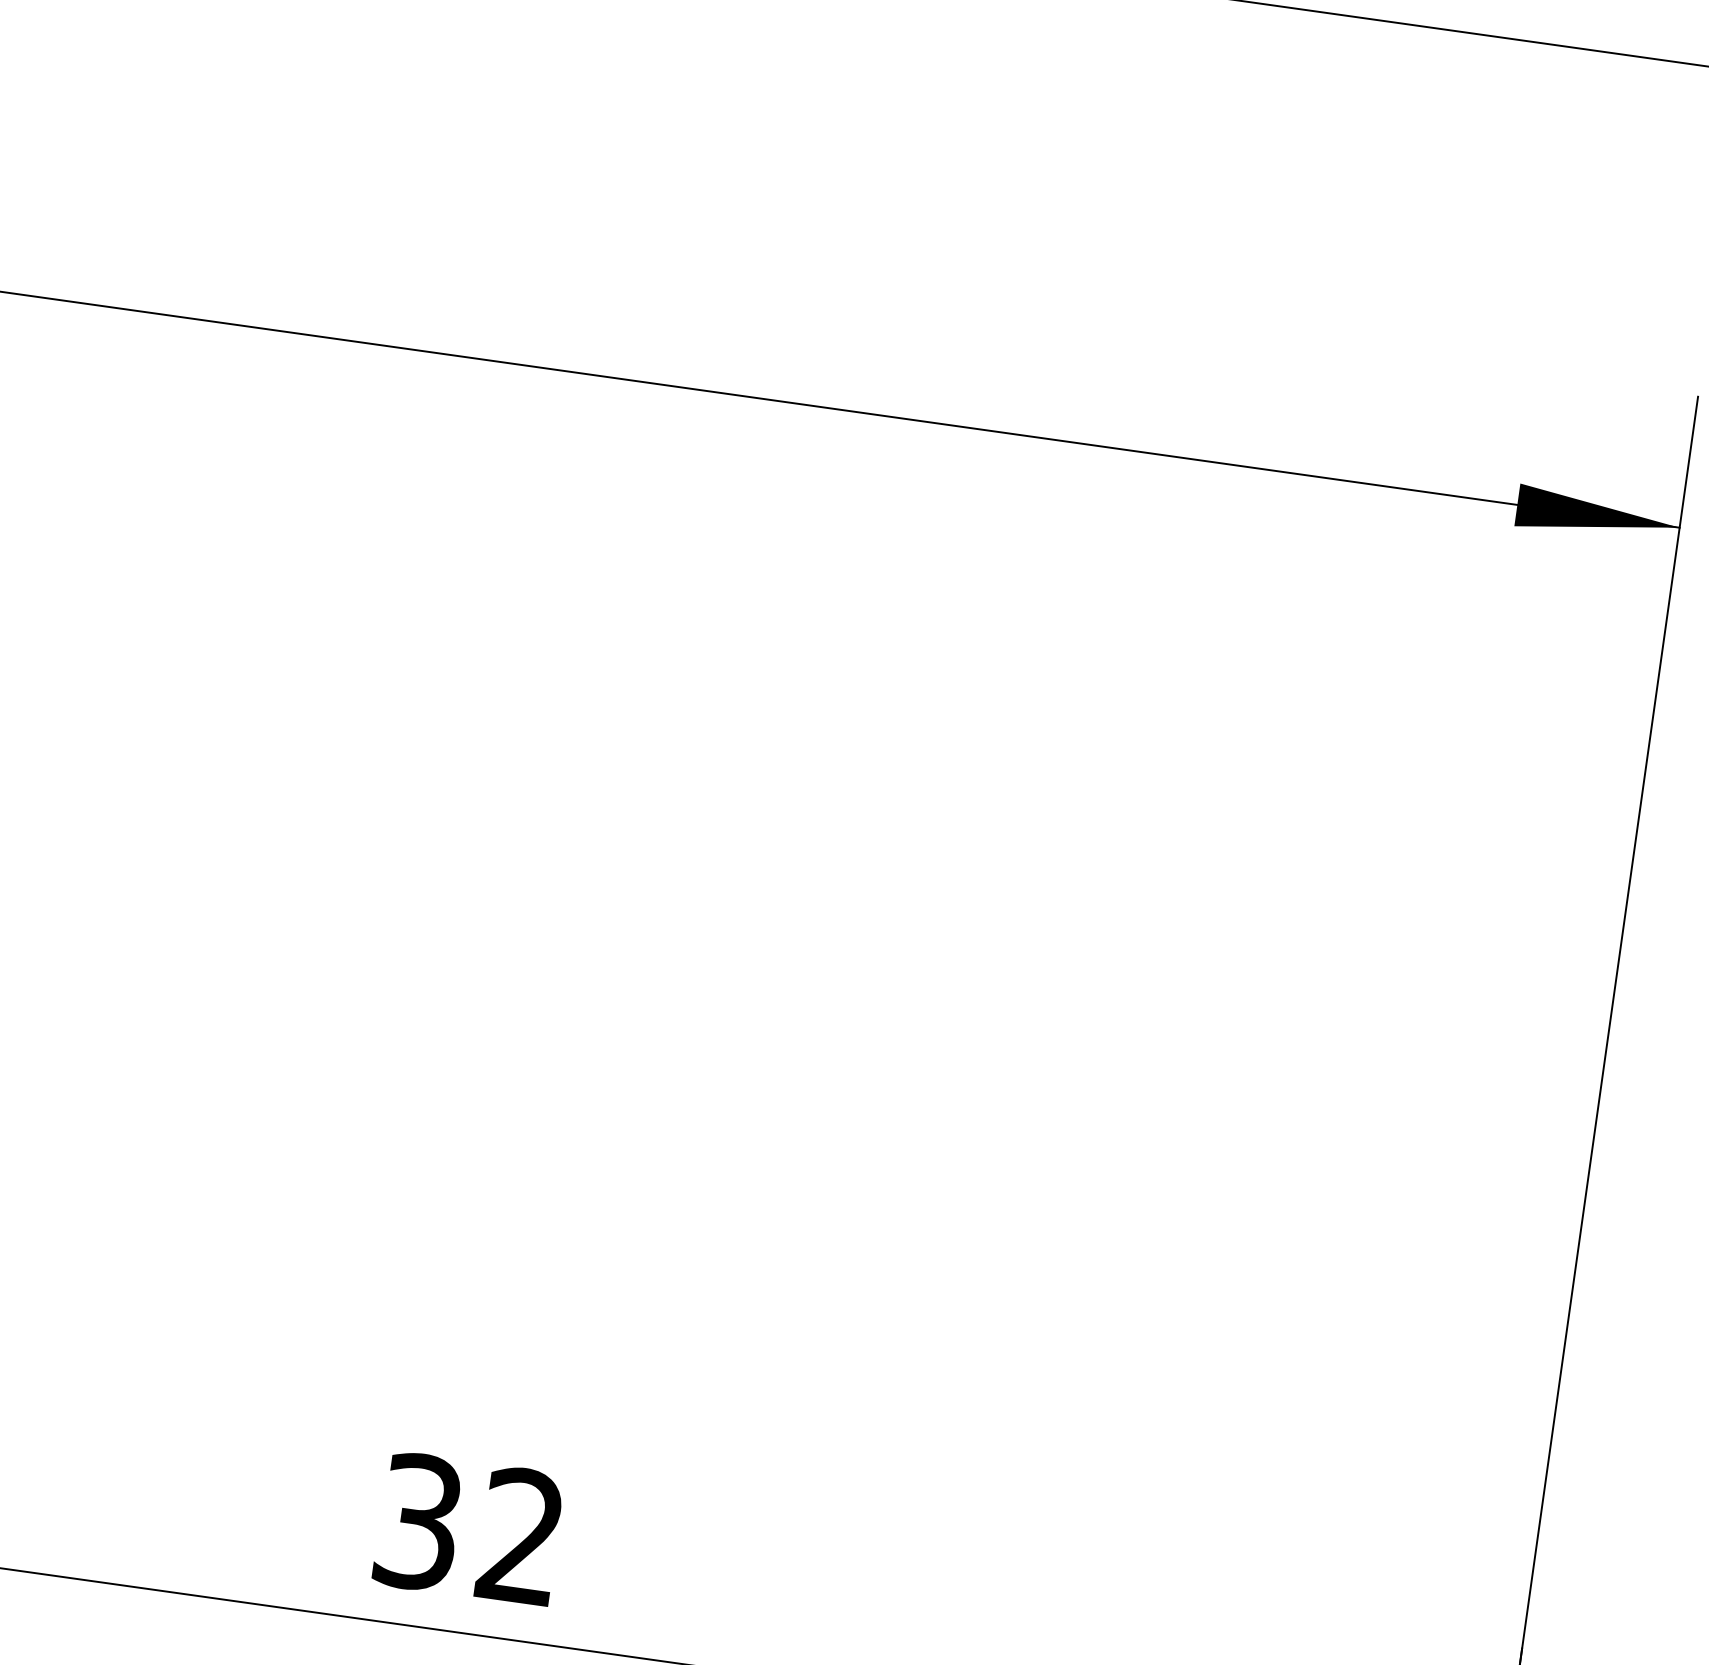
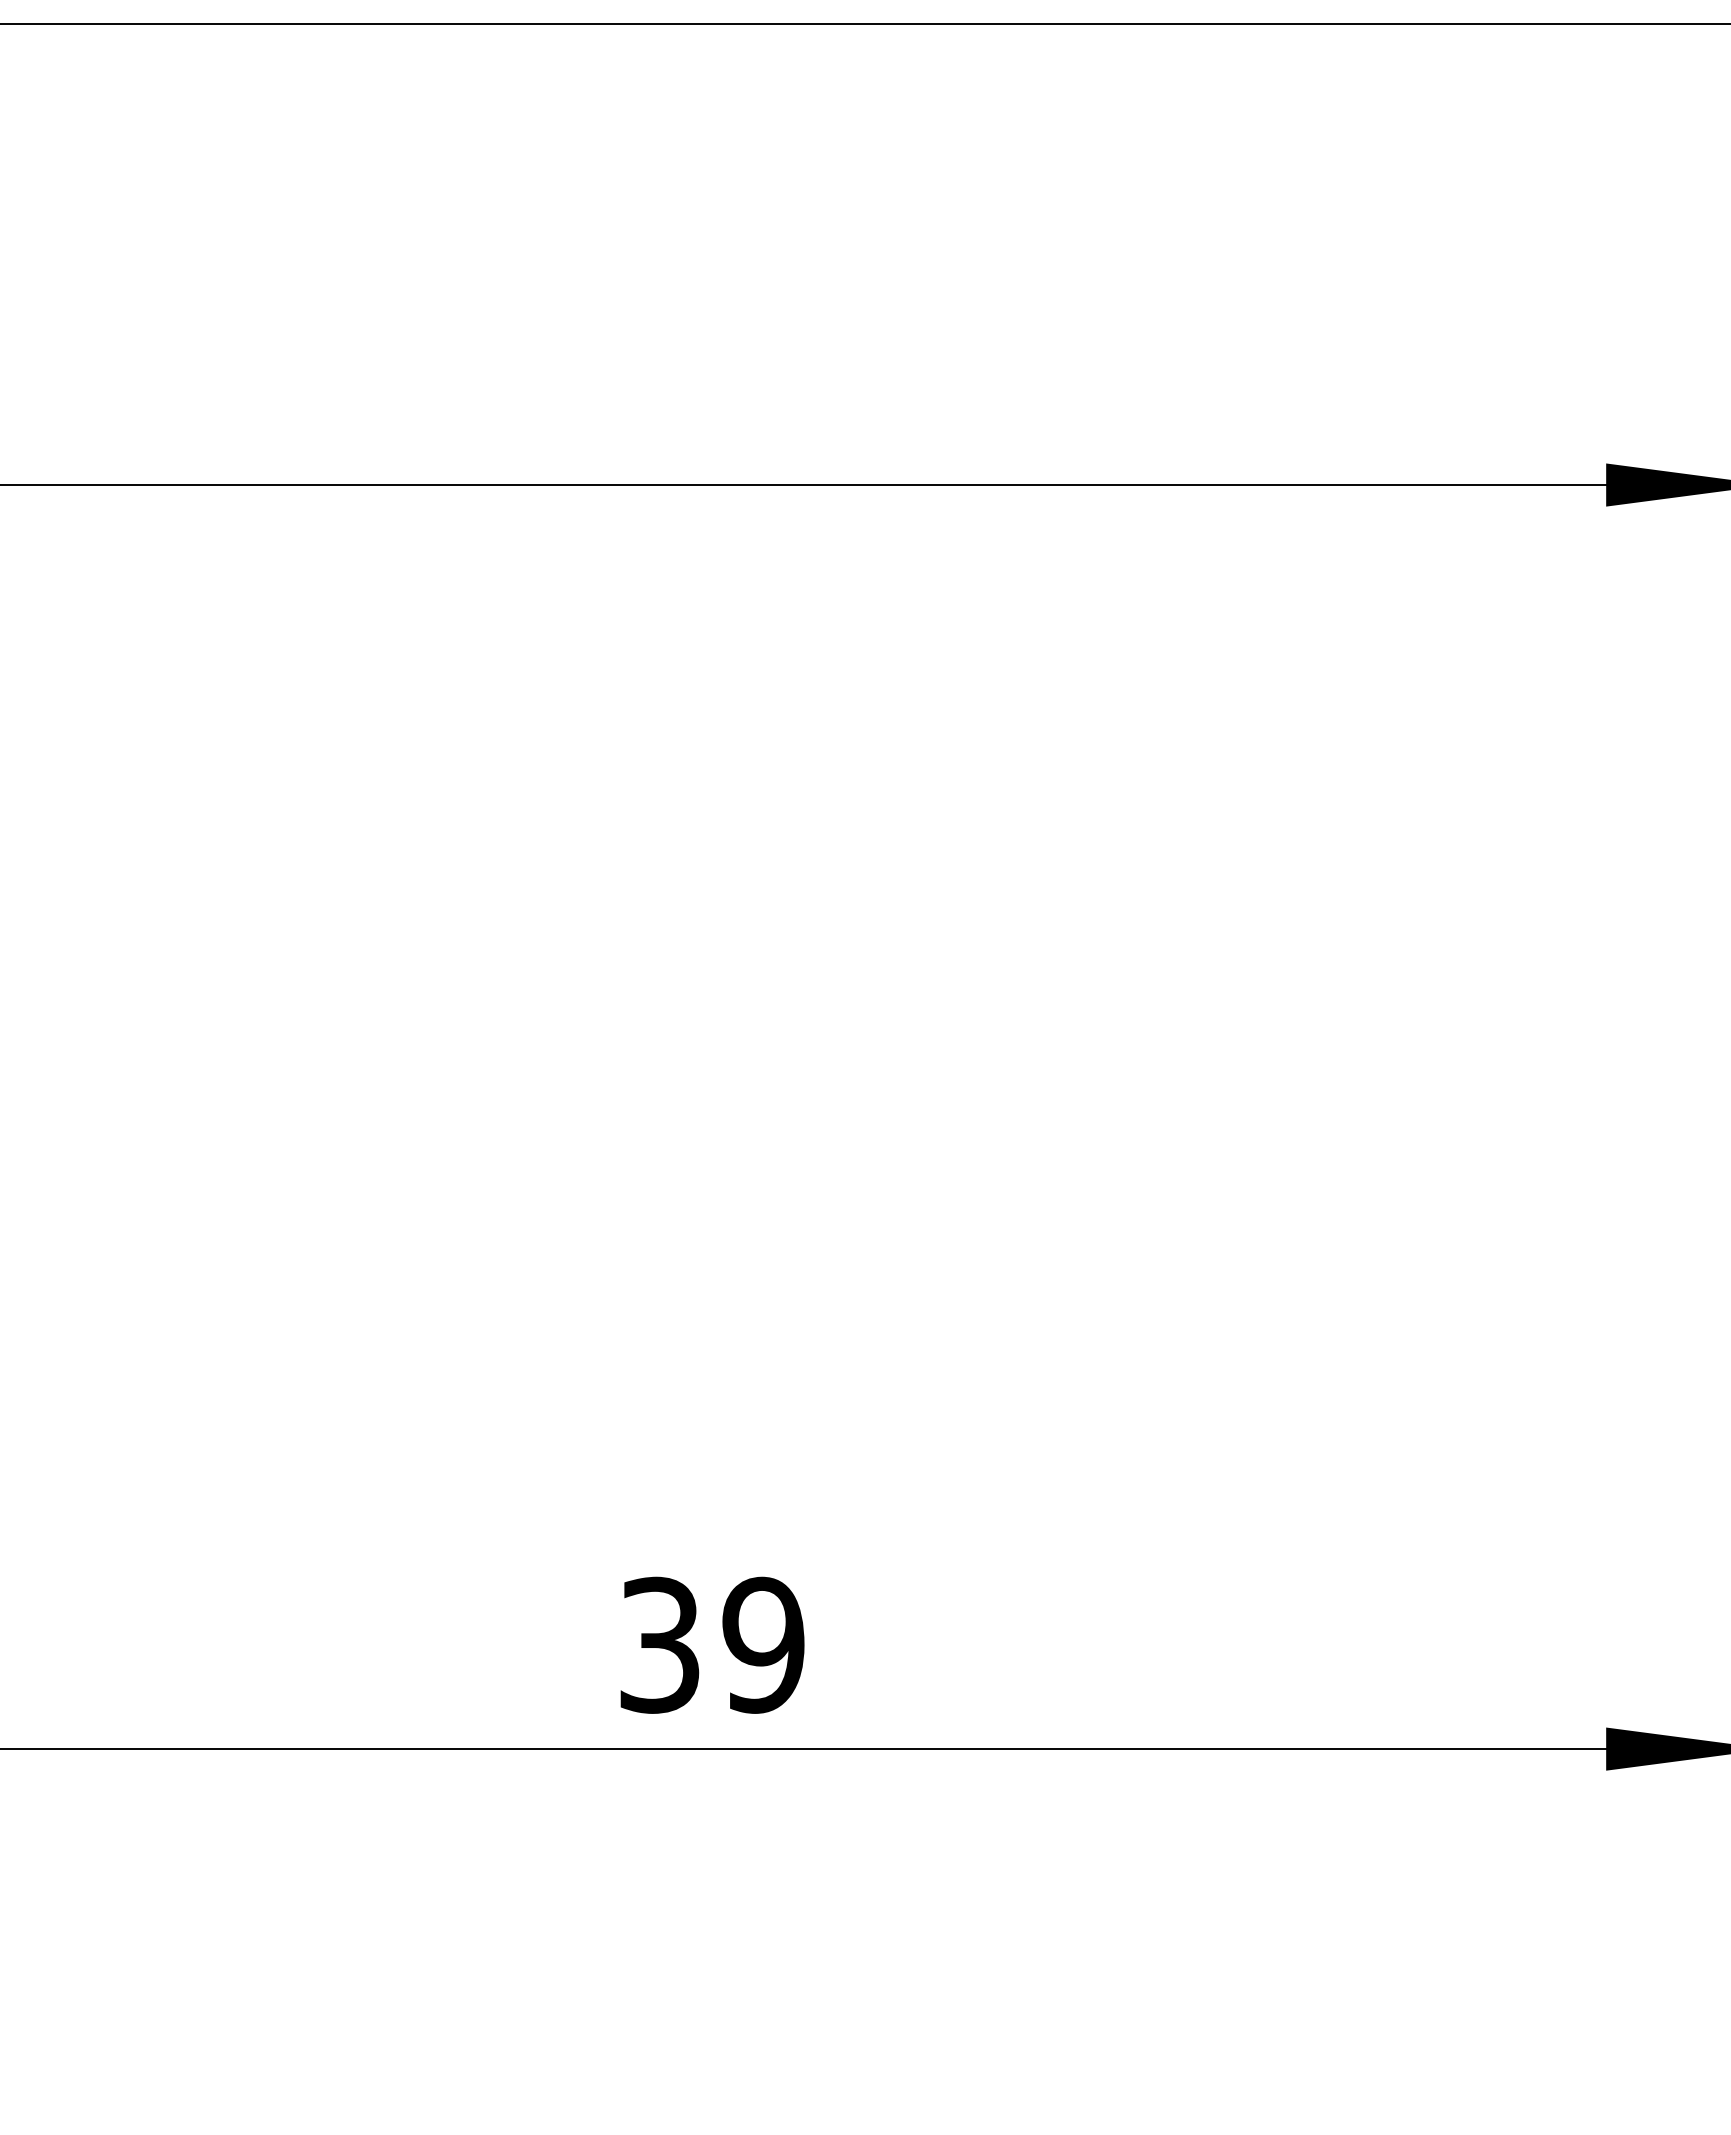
text: (521, 1535) -> (763, 1644), 32 -> 39

